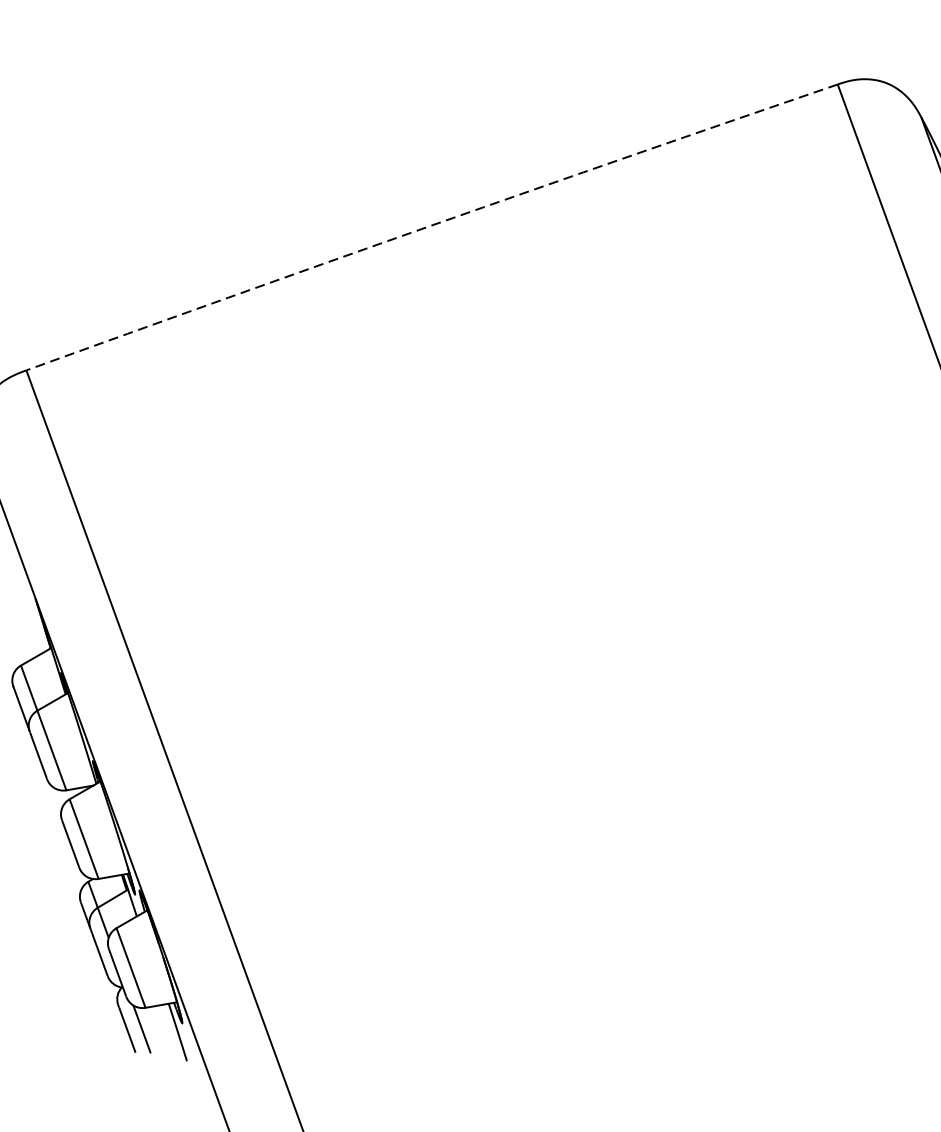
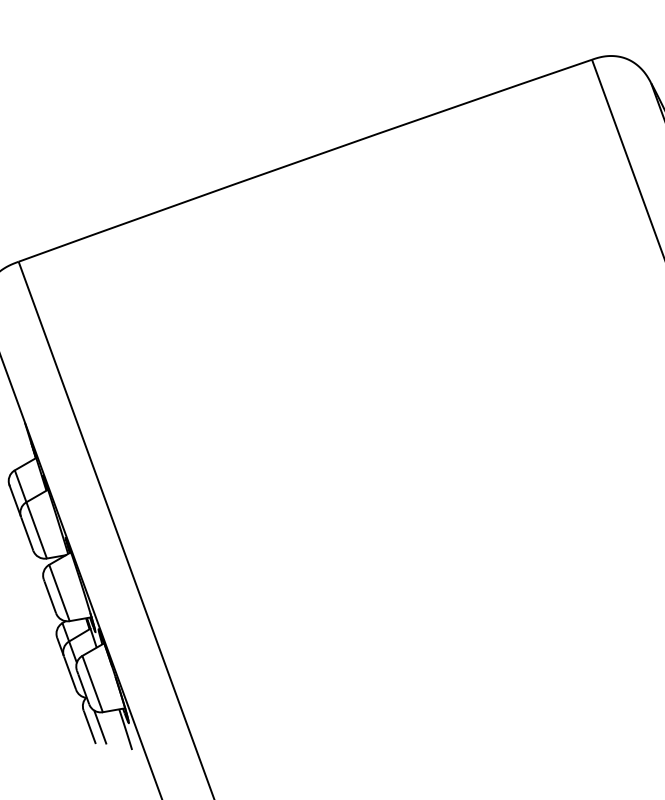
arc: (430, 225) -> (304, 159), dashed -> solid

